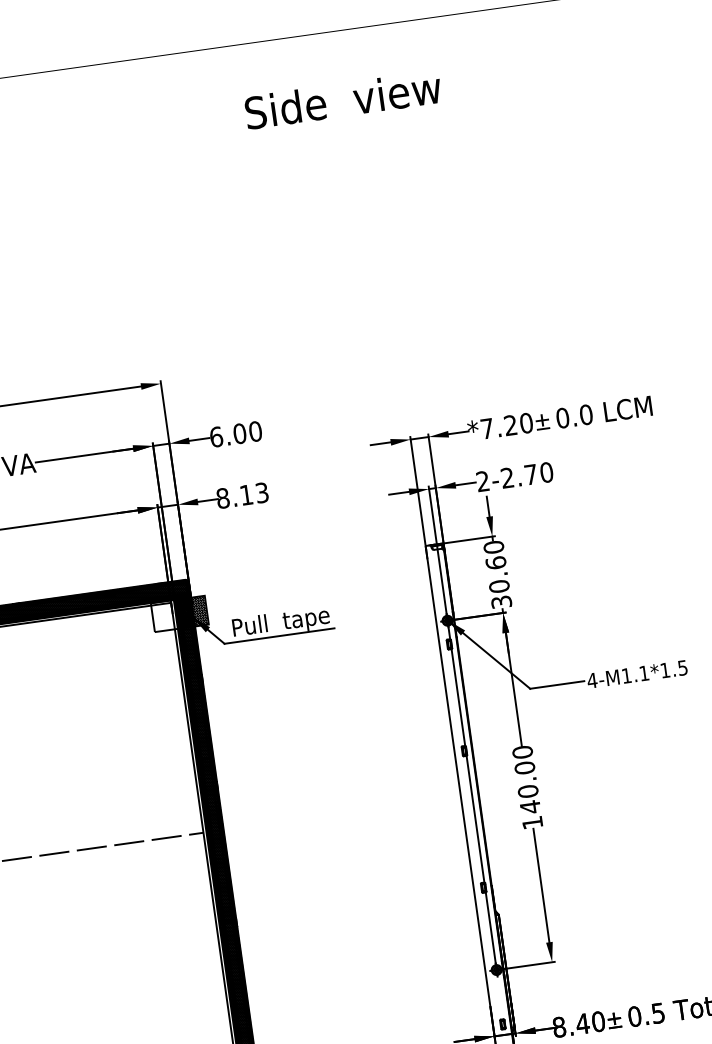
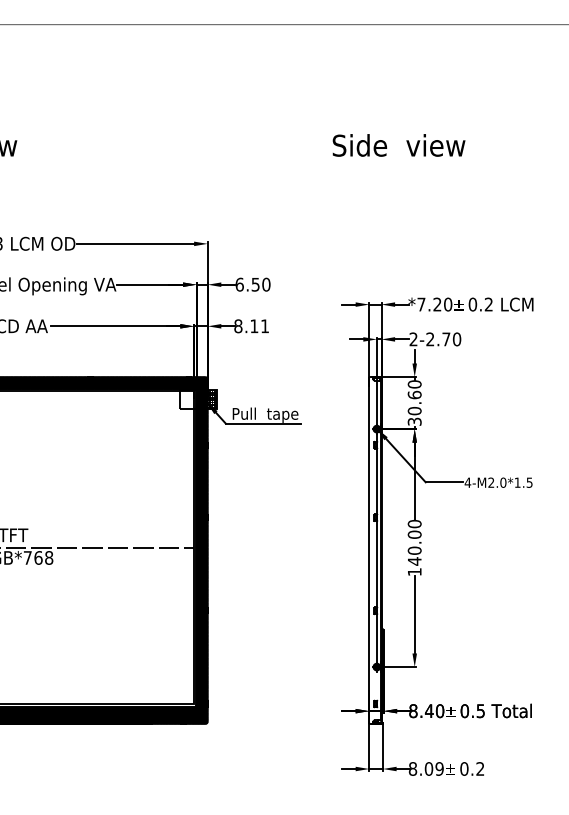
text: (342, 100) -> (398, 145), moved
text: (585, 414) -> (488, 304), 0.0 -> 0.2
text: (239, 433) -> (255, 284), 6.00 -> 6.50
text: (261, 493) -> (264, 326), 8.13 -> 8.11
text: (635, 674) -> (497, 482), 4-M1.1*1.5 -> 4-M2.0*1.5

